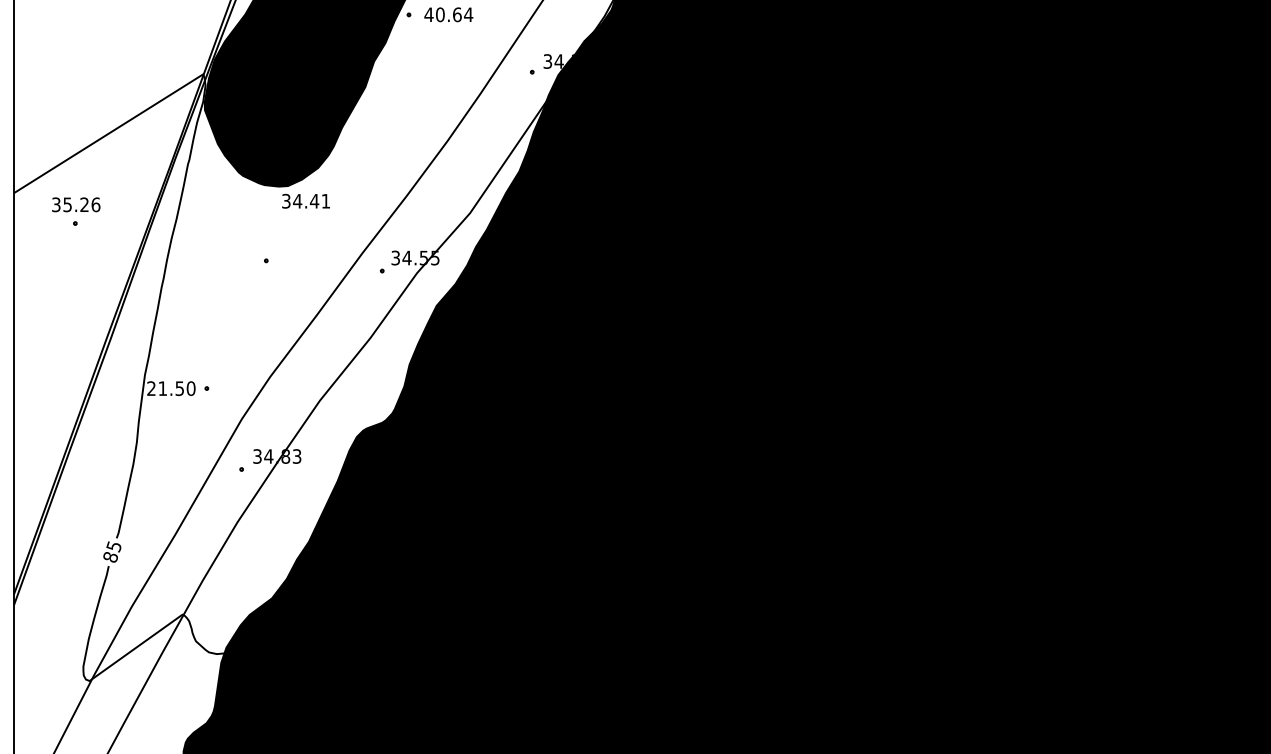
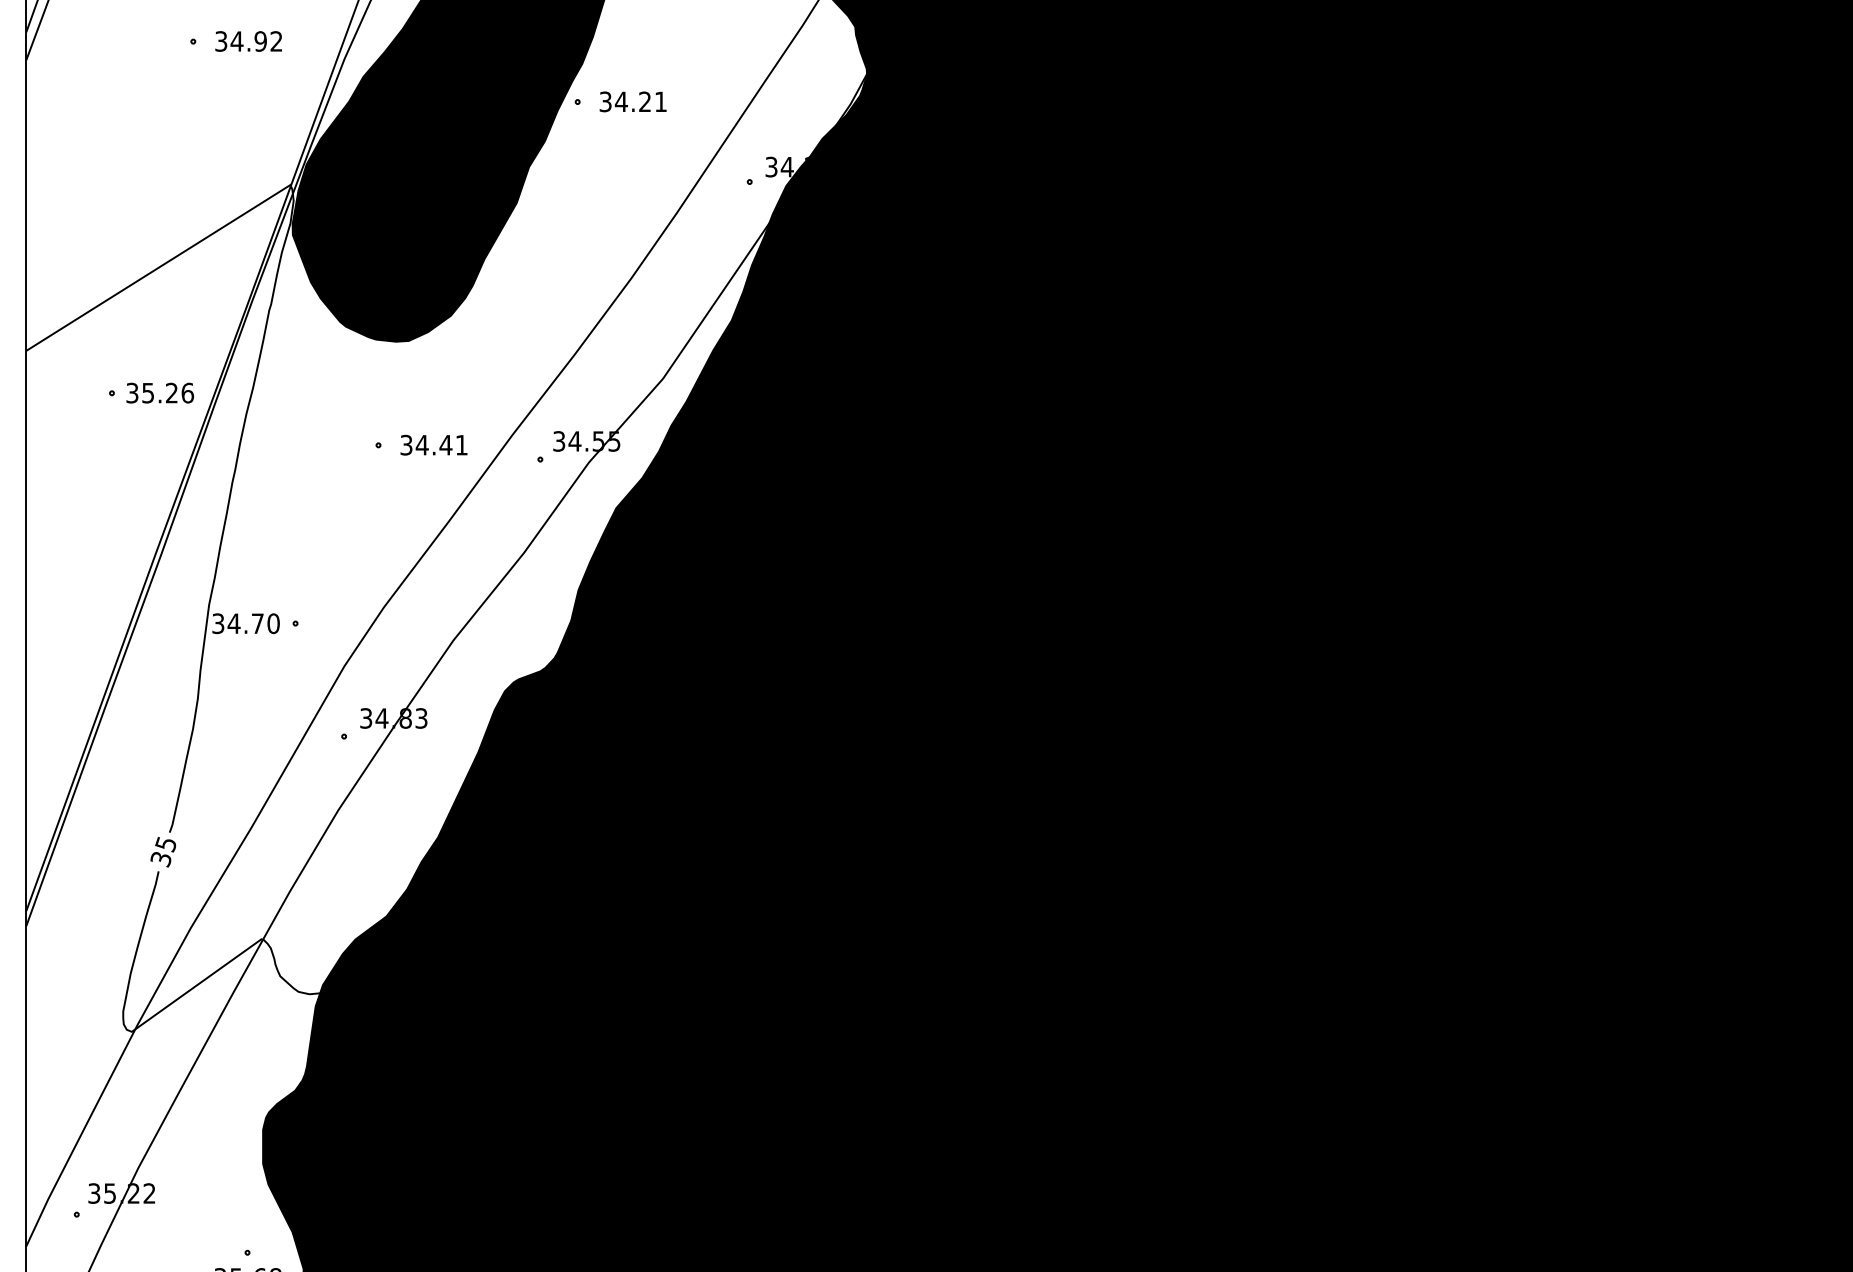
text: (448, 14) -> (633, 101), 40.64 -> 34.21
text: (305, 200) -> (433, 444), moved
text: (76, 204) -> (160, 392), moved
text: (165, 388) -> (237, 623), 21.50 -> 34.70
text: (110, 557) -> (160, 859), 85 -> 35

